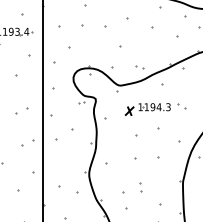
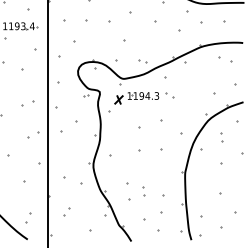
part: (155, 109) -> (144, 98), moved
part: (140, 187) -> (143, 191), moved

